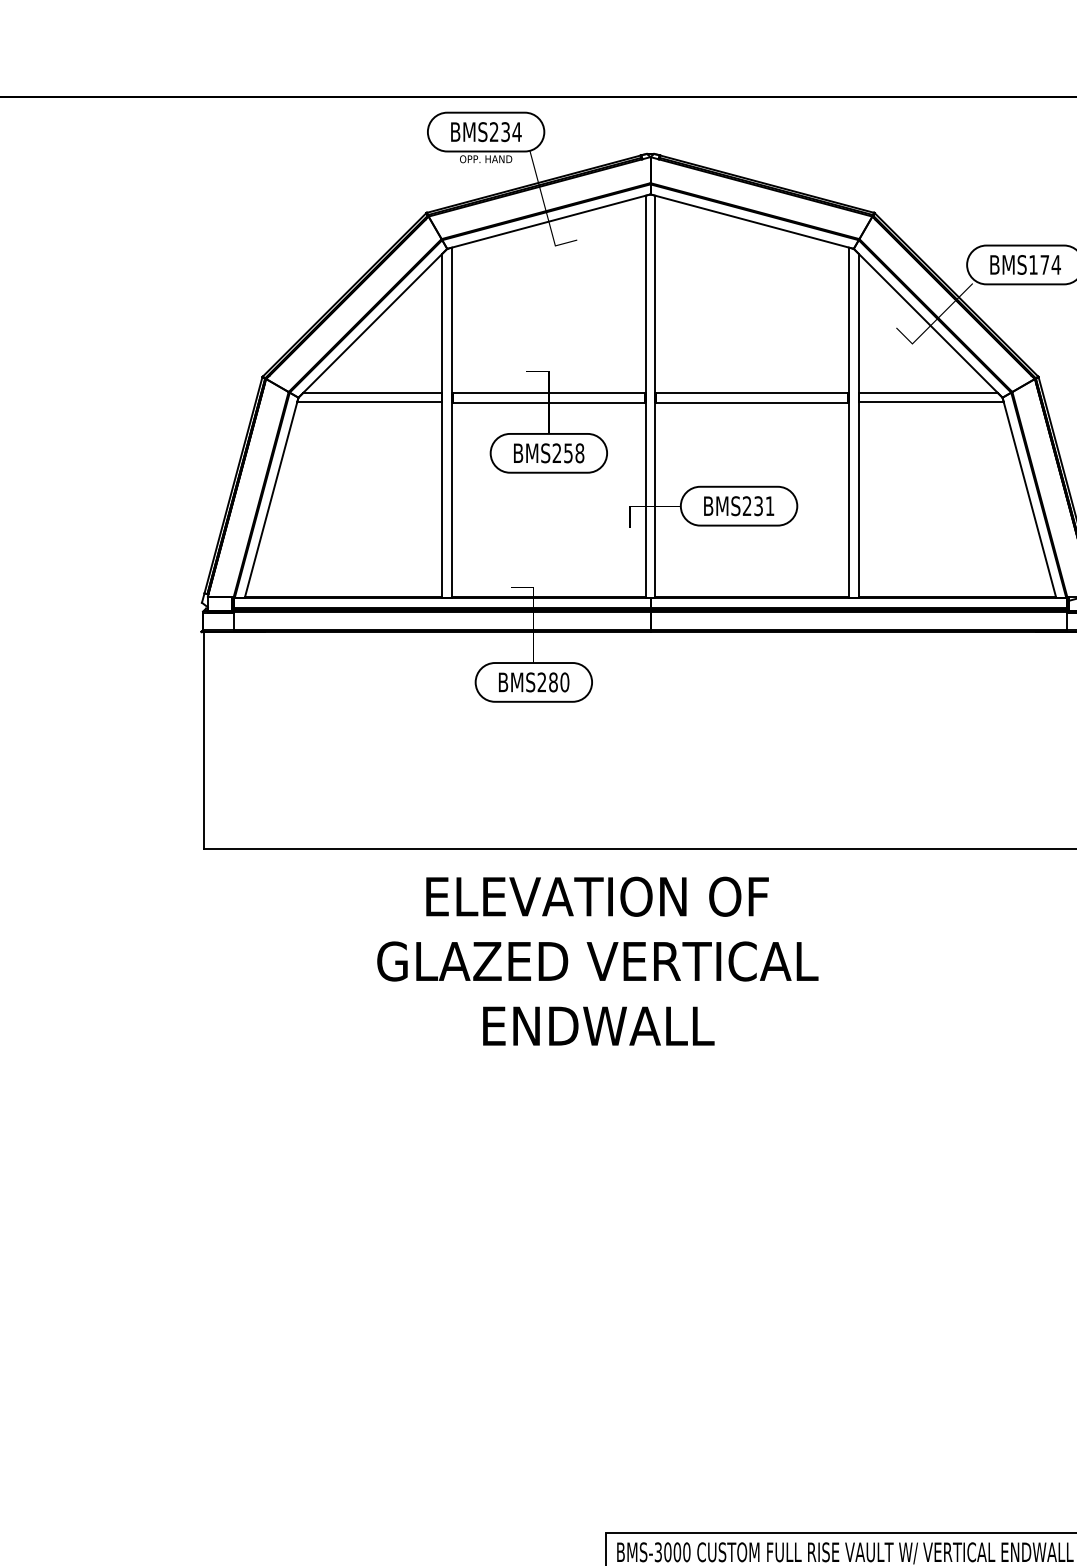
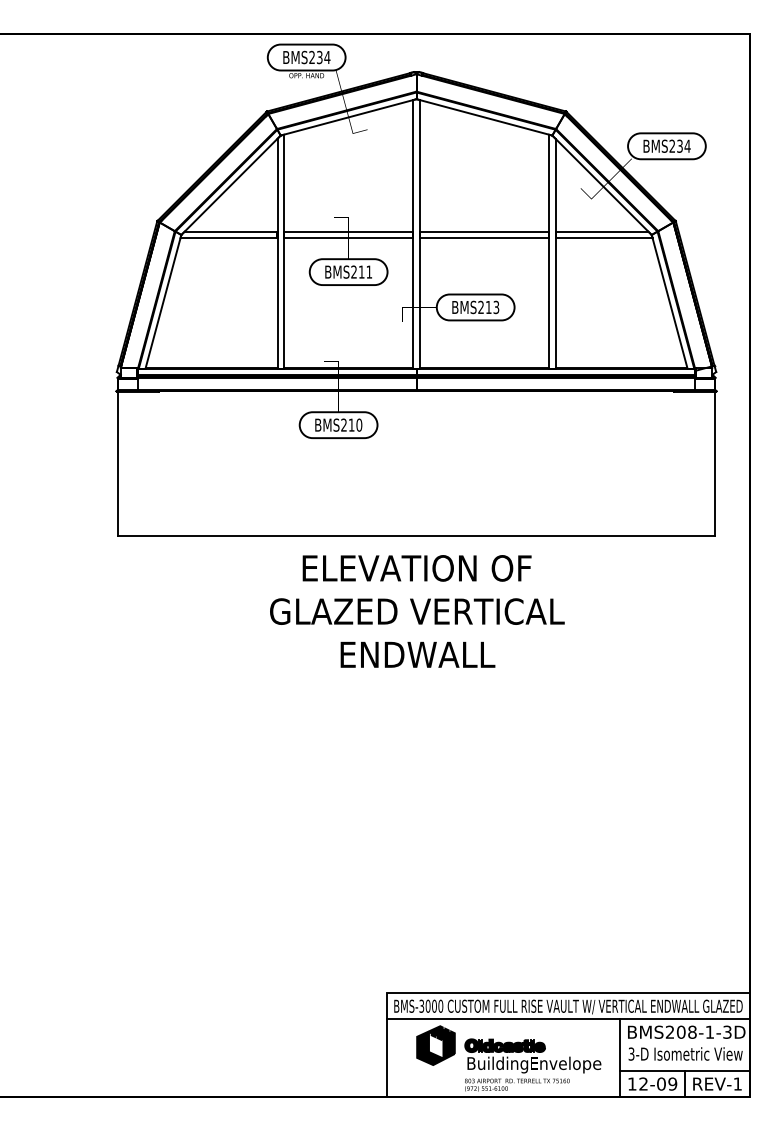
text: (1038, 263) -> (675, 145), BMS174 -> BMS234
text: (574, 452) -> (365, 271), BMS258 -> BMS211
text: (764, 506) -> (492, 307), BMS231 -> BMS213
text: (553, 681) -> (351, 424), BMS280 -> BMS210
text: (598, 961) -> (417, 611), moved

